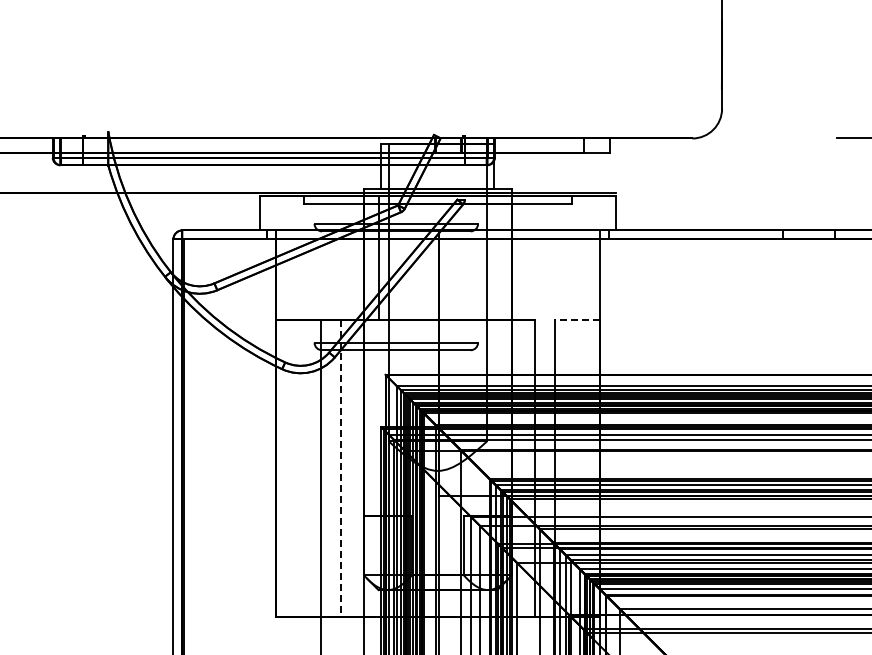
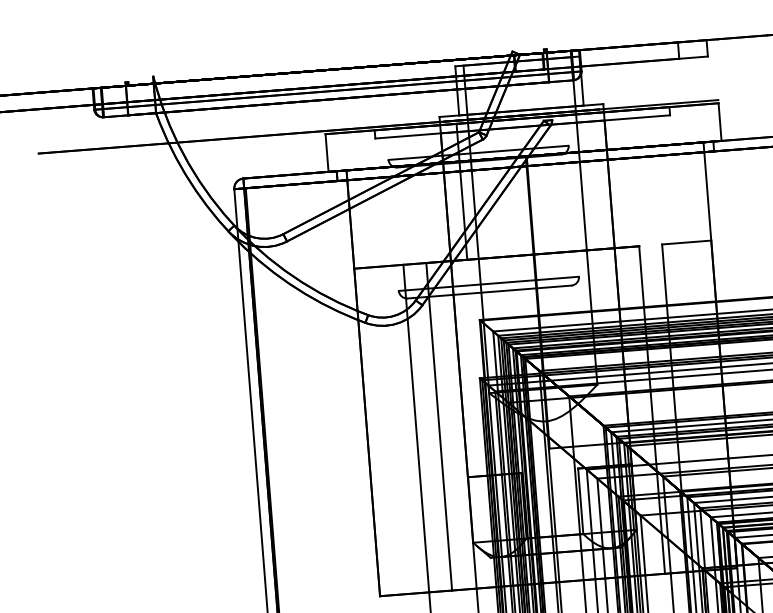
line: (577, 319) -> (686, 242), dashed -> solid
line: (341, 468) -> (439, 427), dashed -> solid

